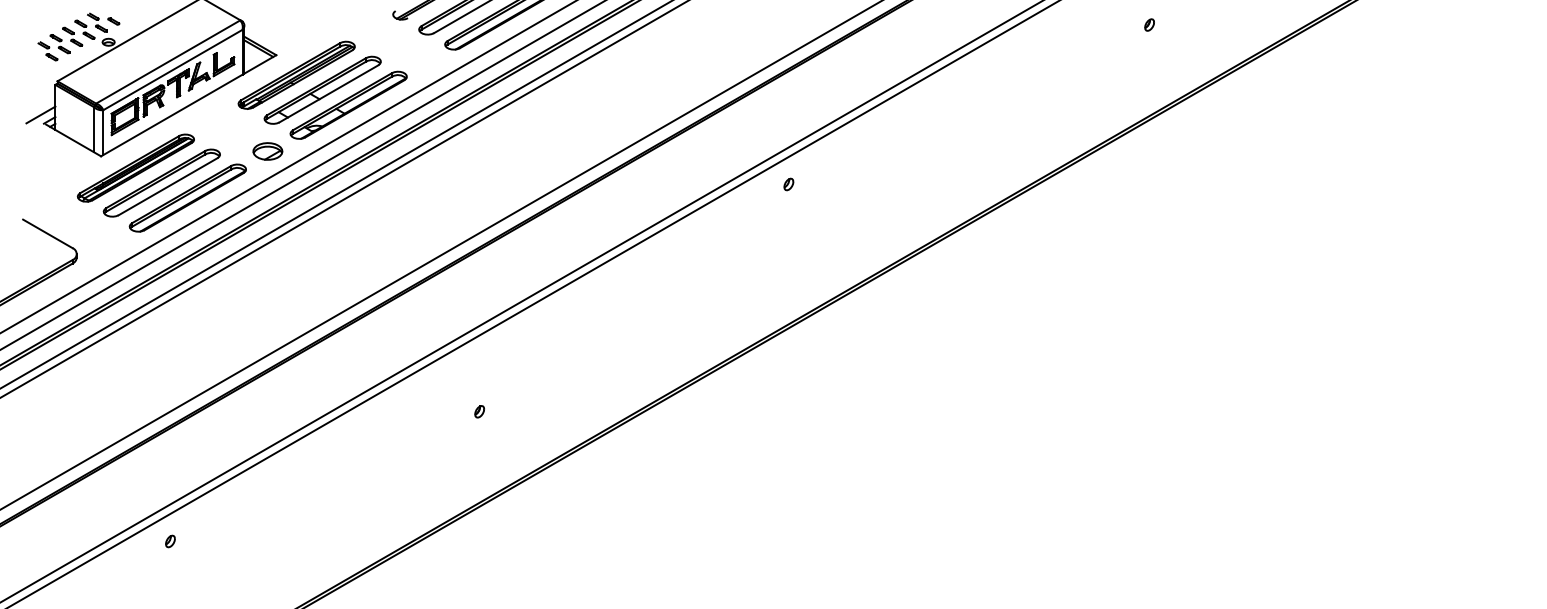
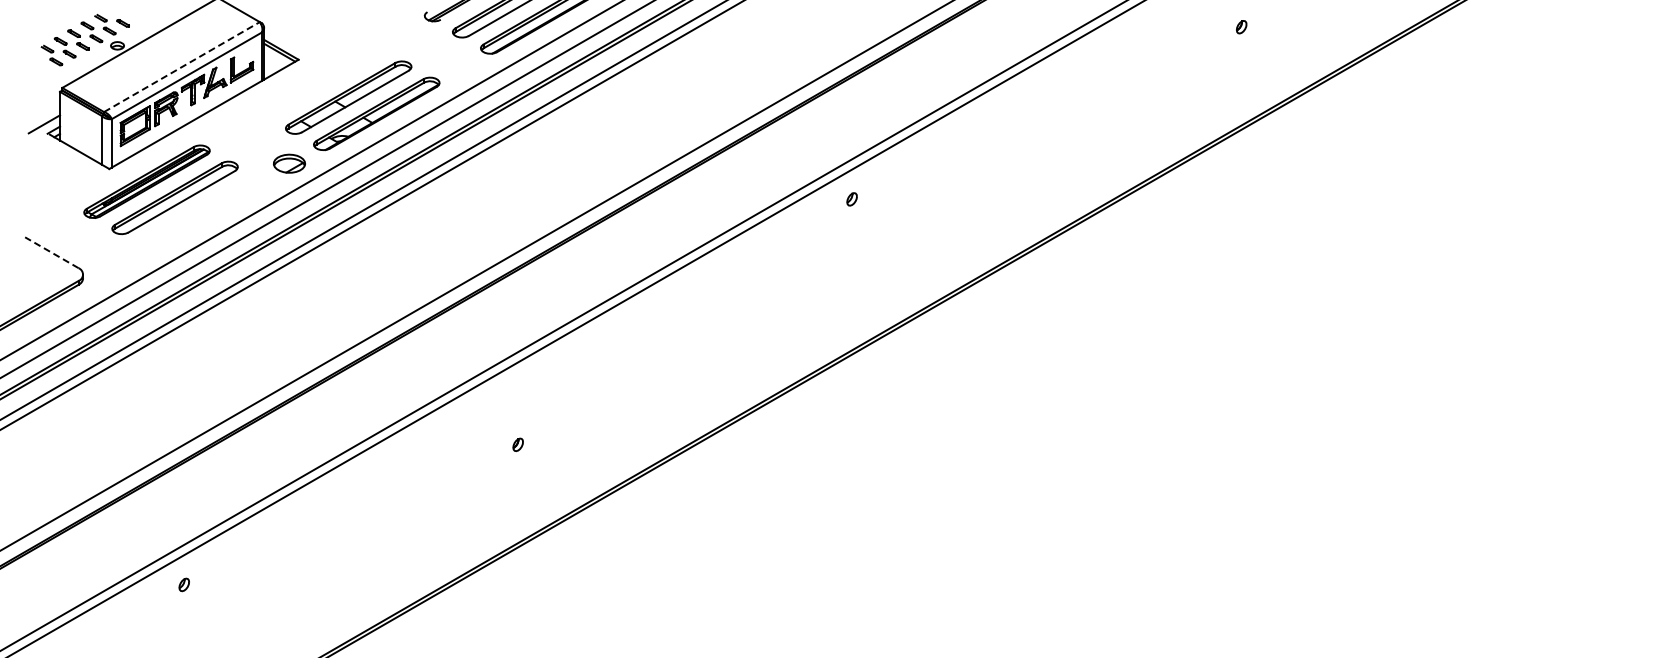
line: (167, 62) -> (181, 67), solid -> dashed
part: (296, 75) -> (320, 81), removed
part: (187, 198) -> (202, 214), removed
line: (47, 233) -> (51, 252), solid -> dashed

